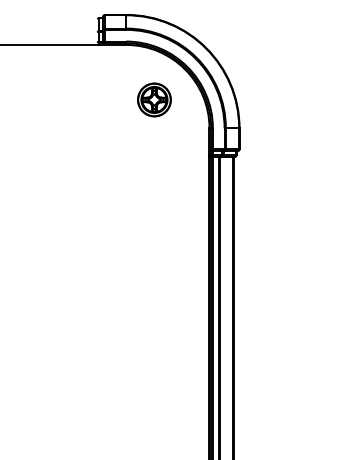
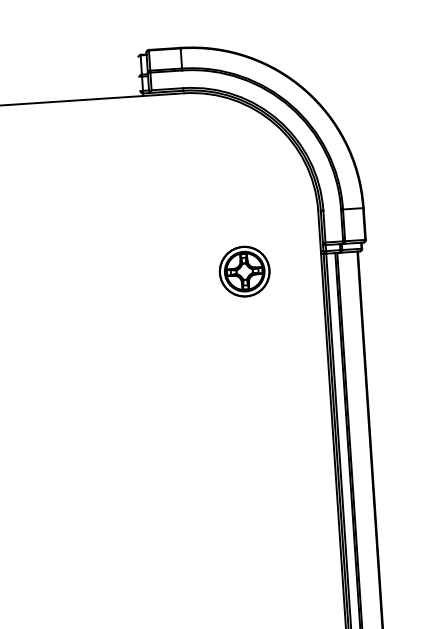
part: (154, 99) -> (244, 270), moved

